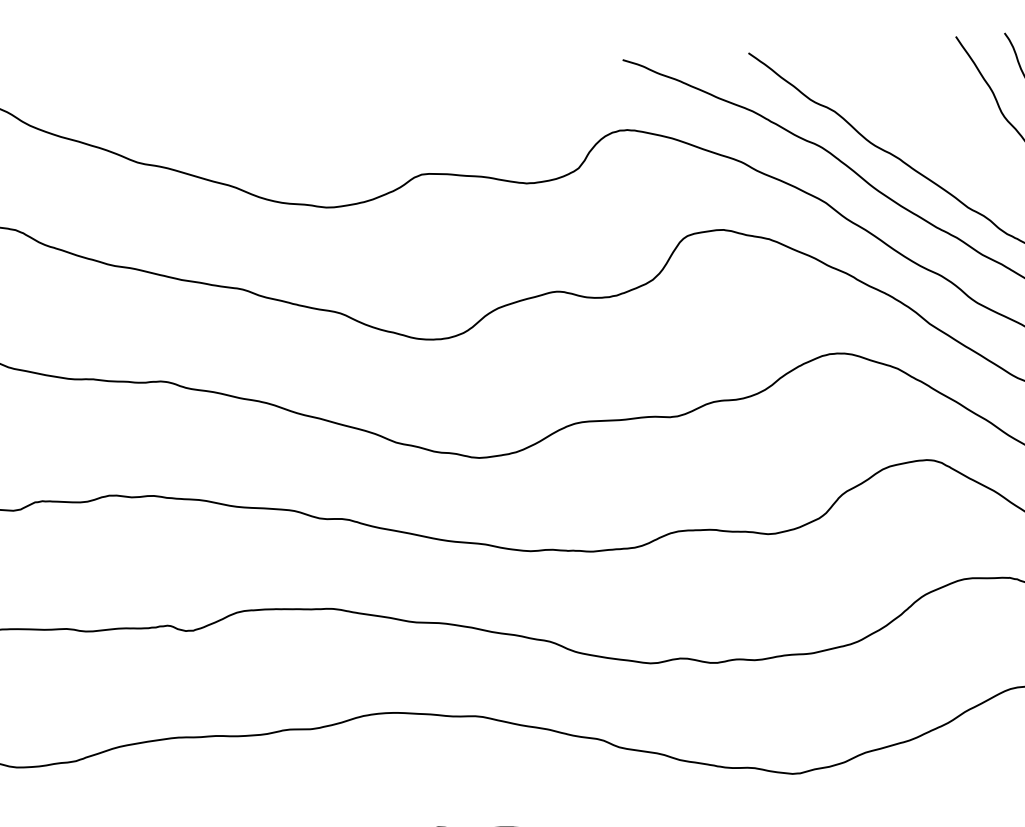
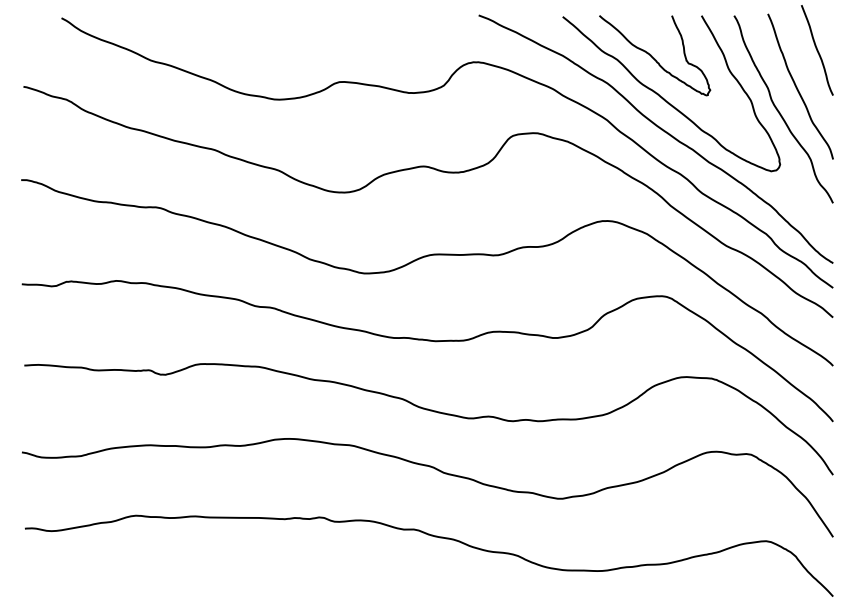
curve: (888, 104) -> (653, 57), added

